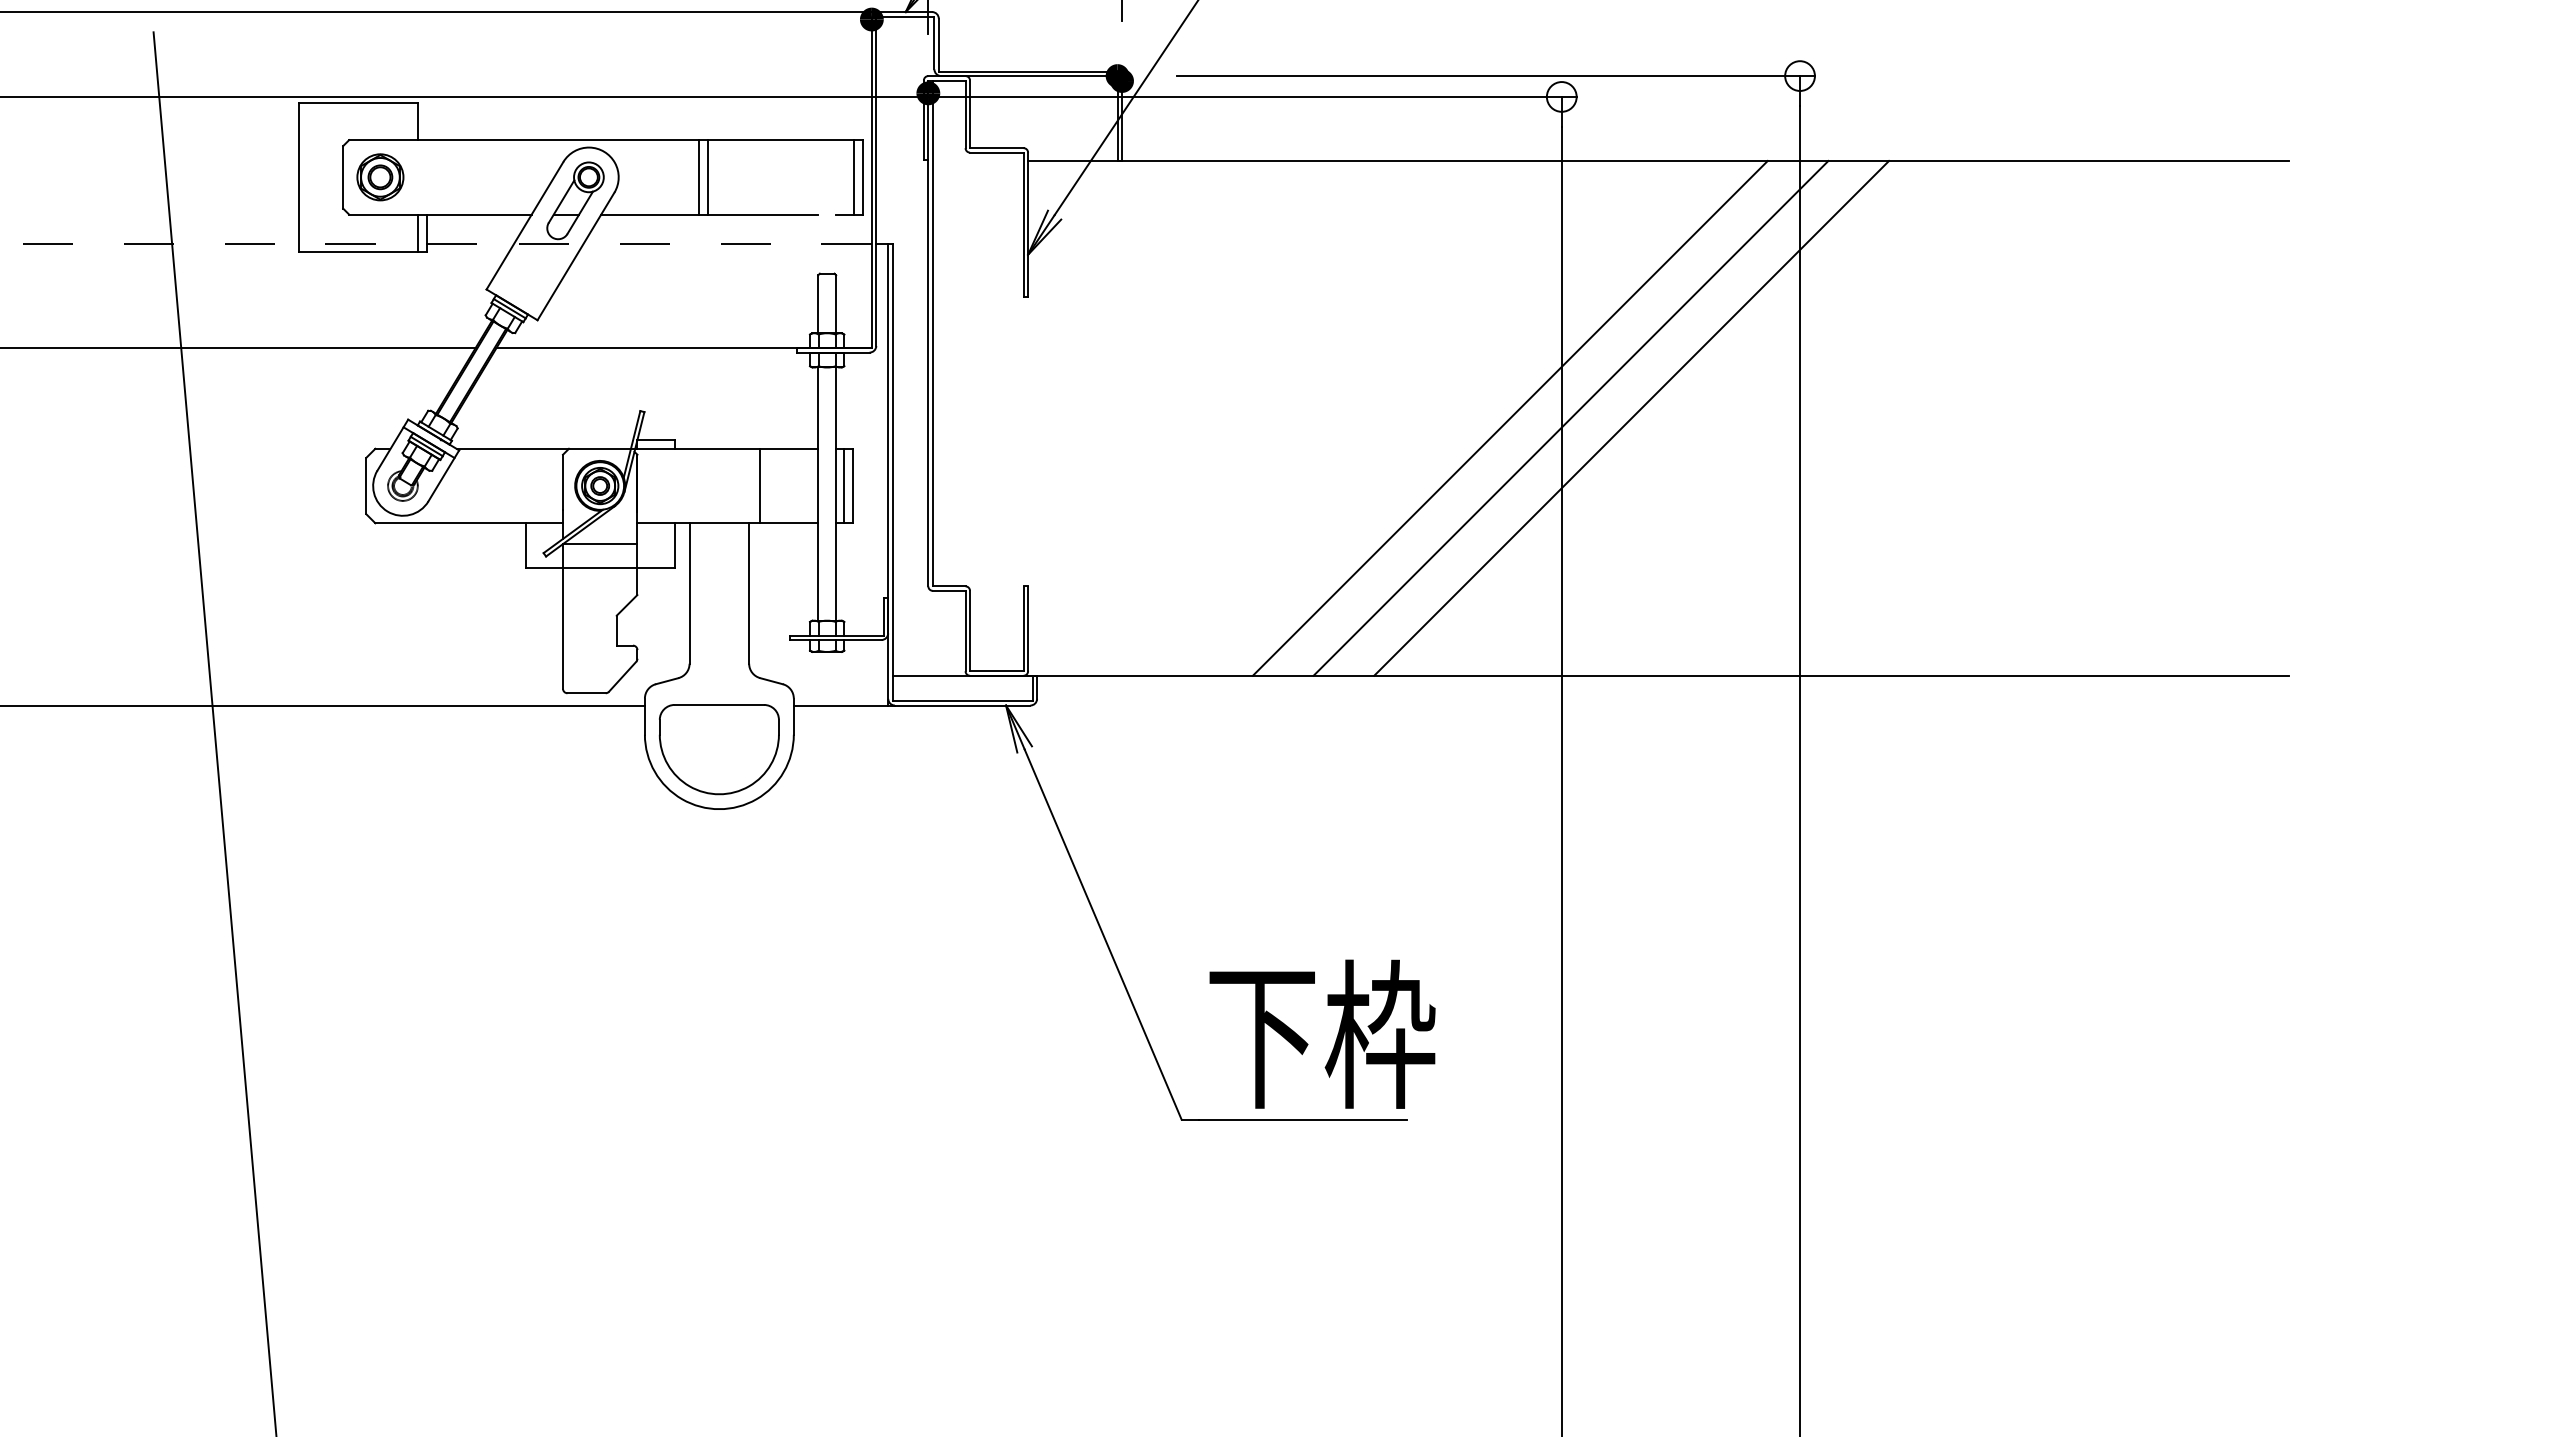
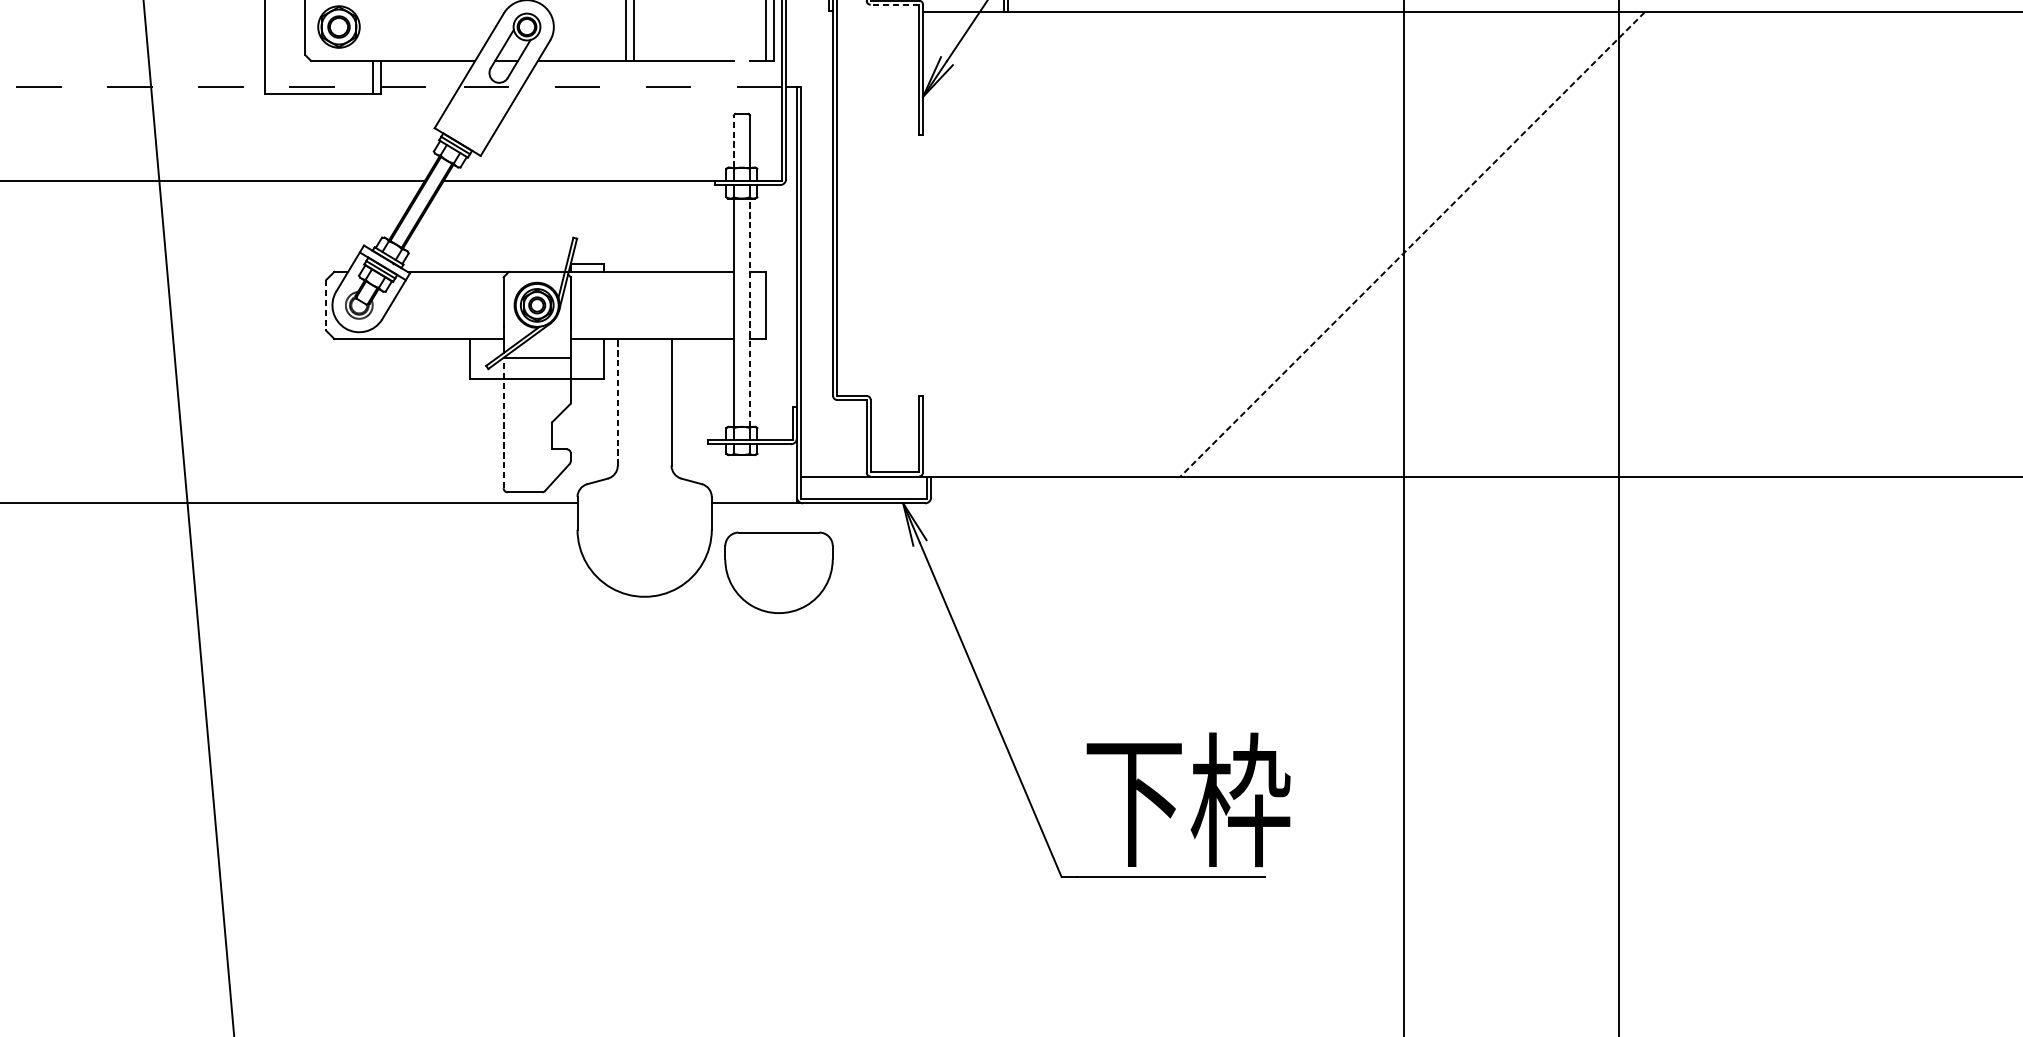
line: (996, 152) -> (894, 4), solid -> dashed
line: (818, 304) -> (734, 141), solid -> dashed
line: (1509, 417) -> (1357, 243), removed
line: (1631, 417) -> (1467, 243), removed
line: (1570, 418) -> (1412, 244), solid -> dashed
line: (760, 485) -> (681, 304), removed
line: (844, 485) -> (757, 304), removed
line: (366, 486) -> (326, 305), solid -> dashed
line: (836, 494) -> (750, 313), solid -> dashed
line: (689, 593) -> (617, 402), solid -> dashed
line: (563, 615) -> (504, 422), solid -> dashed
part: (718, 749) -> (778, 572), moved

